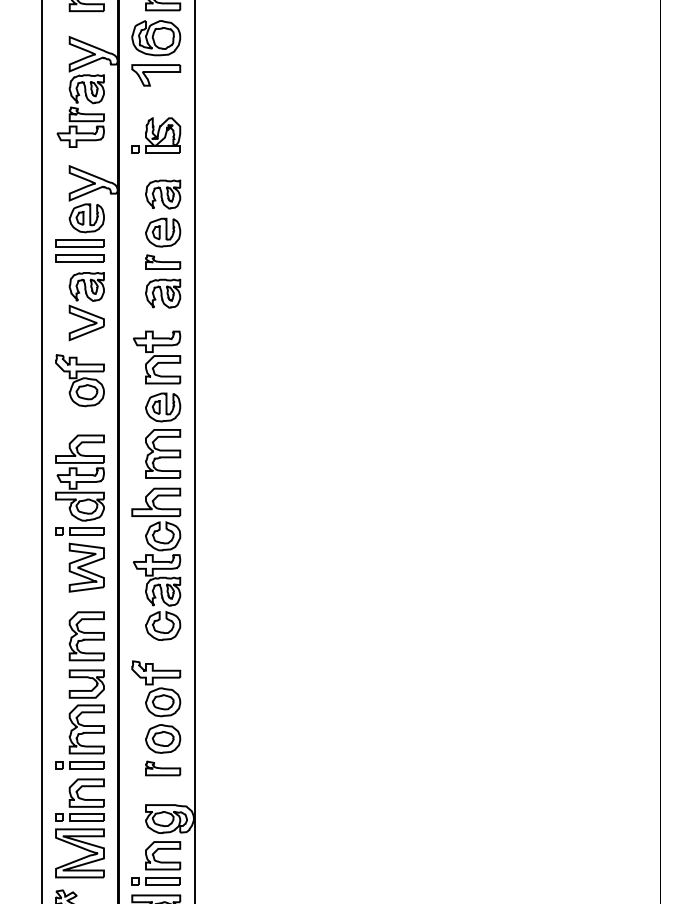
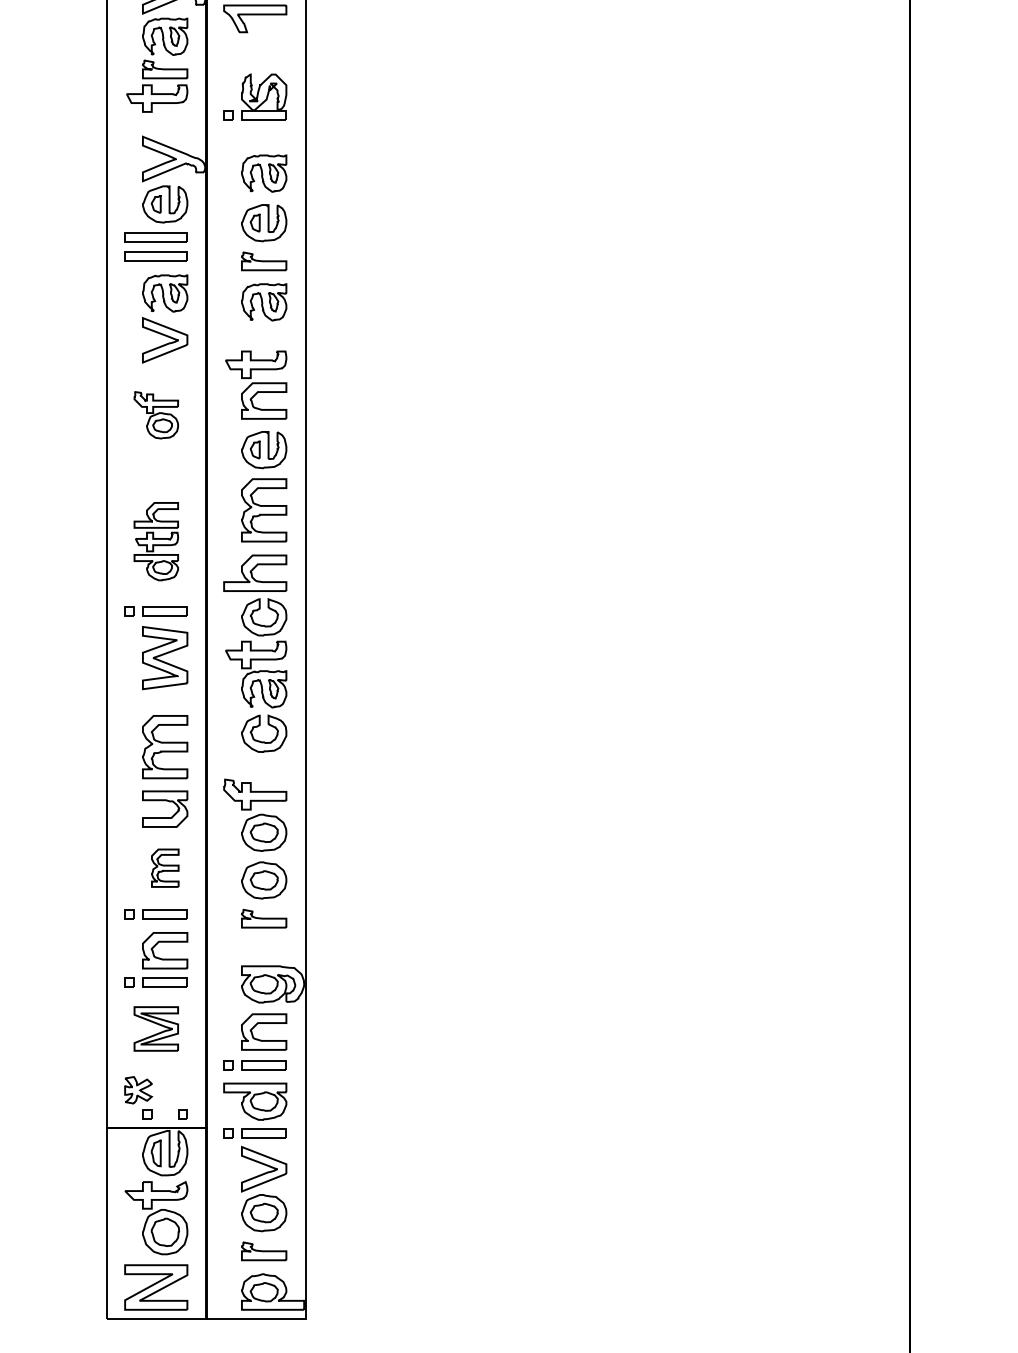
part: (80, 380) -> (156, 415), size x0.7
part: (80, 477) -> (156, 541), size x0.7
part: (87, 729) -> (165, 868), size x0.6
part: (80, 853) -> (156, 1028), size x0.7

